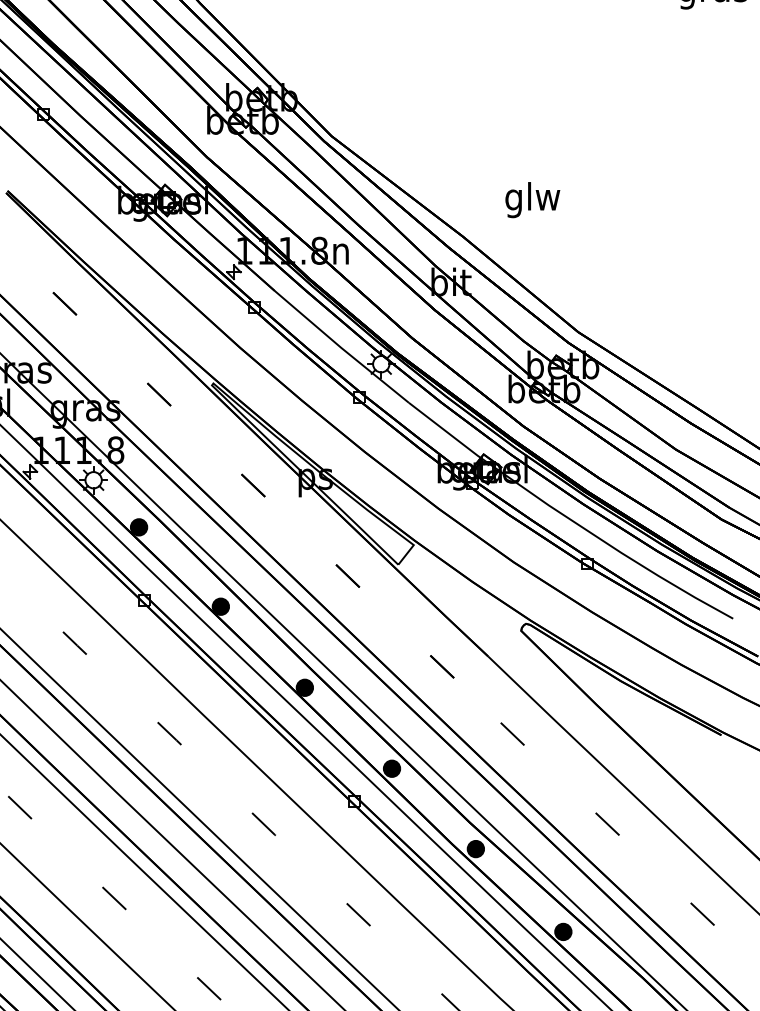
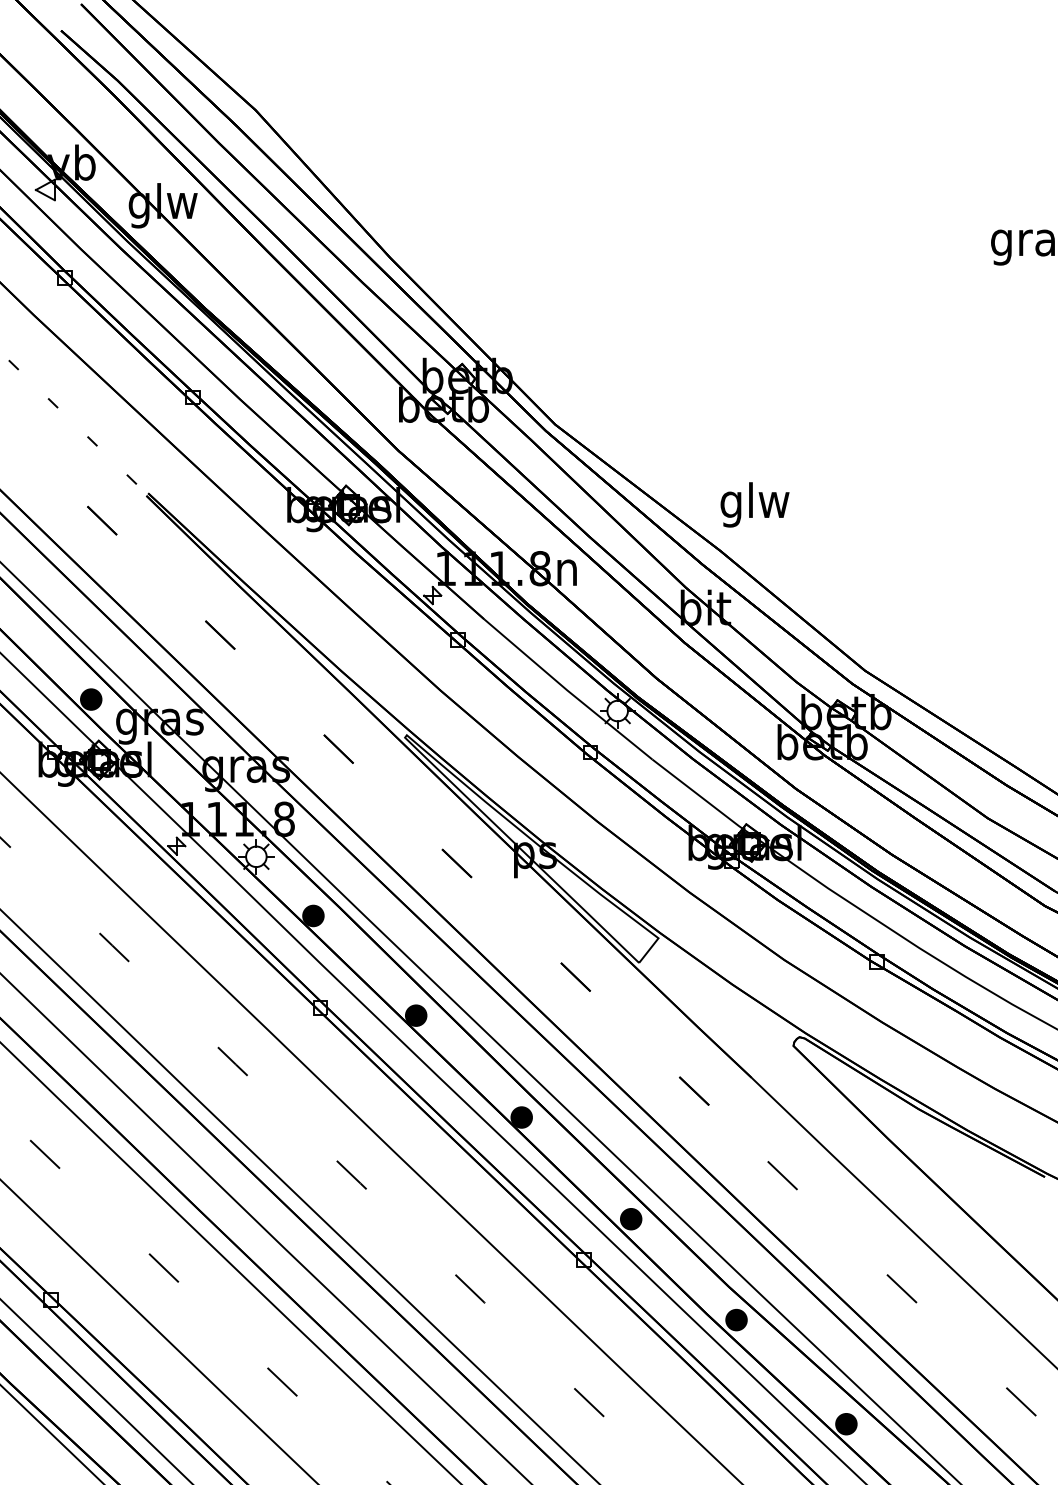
text: (532, 199) -> (754, 504), moved

